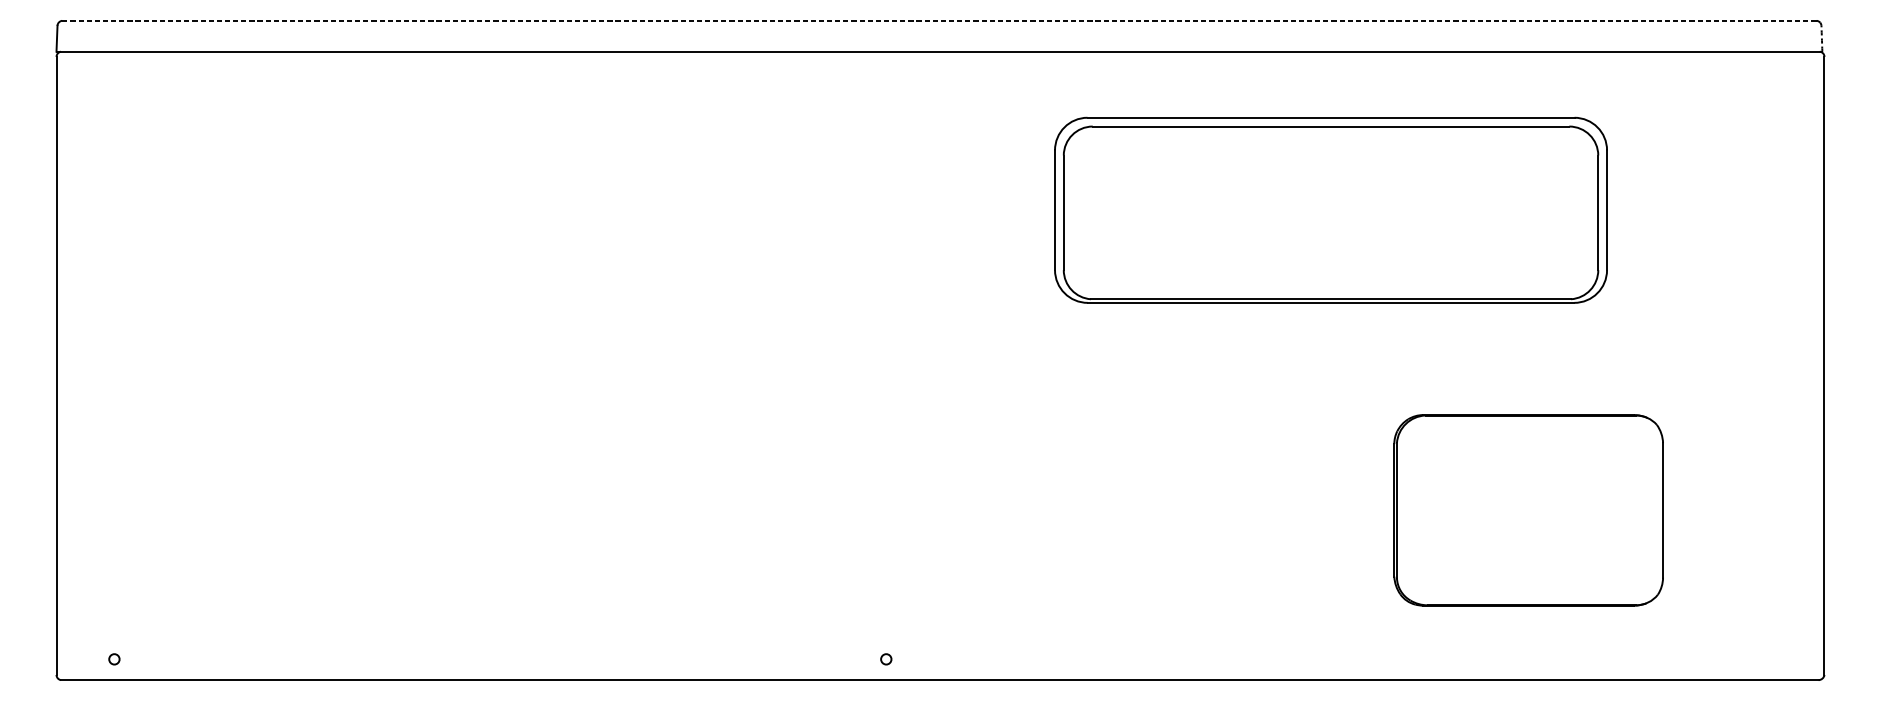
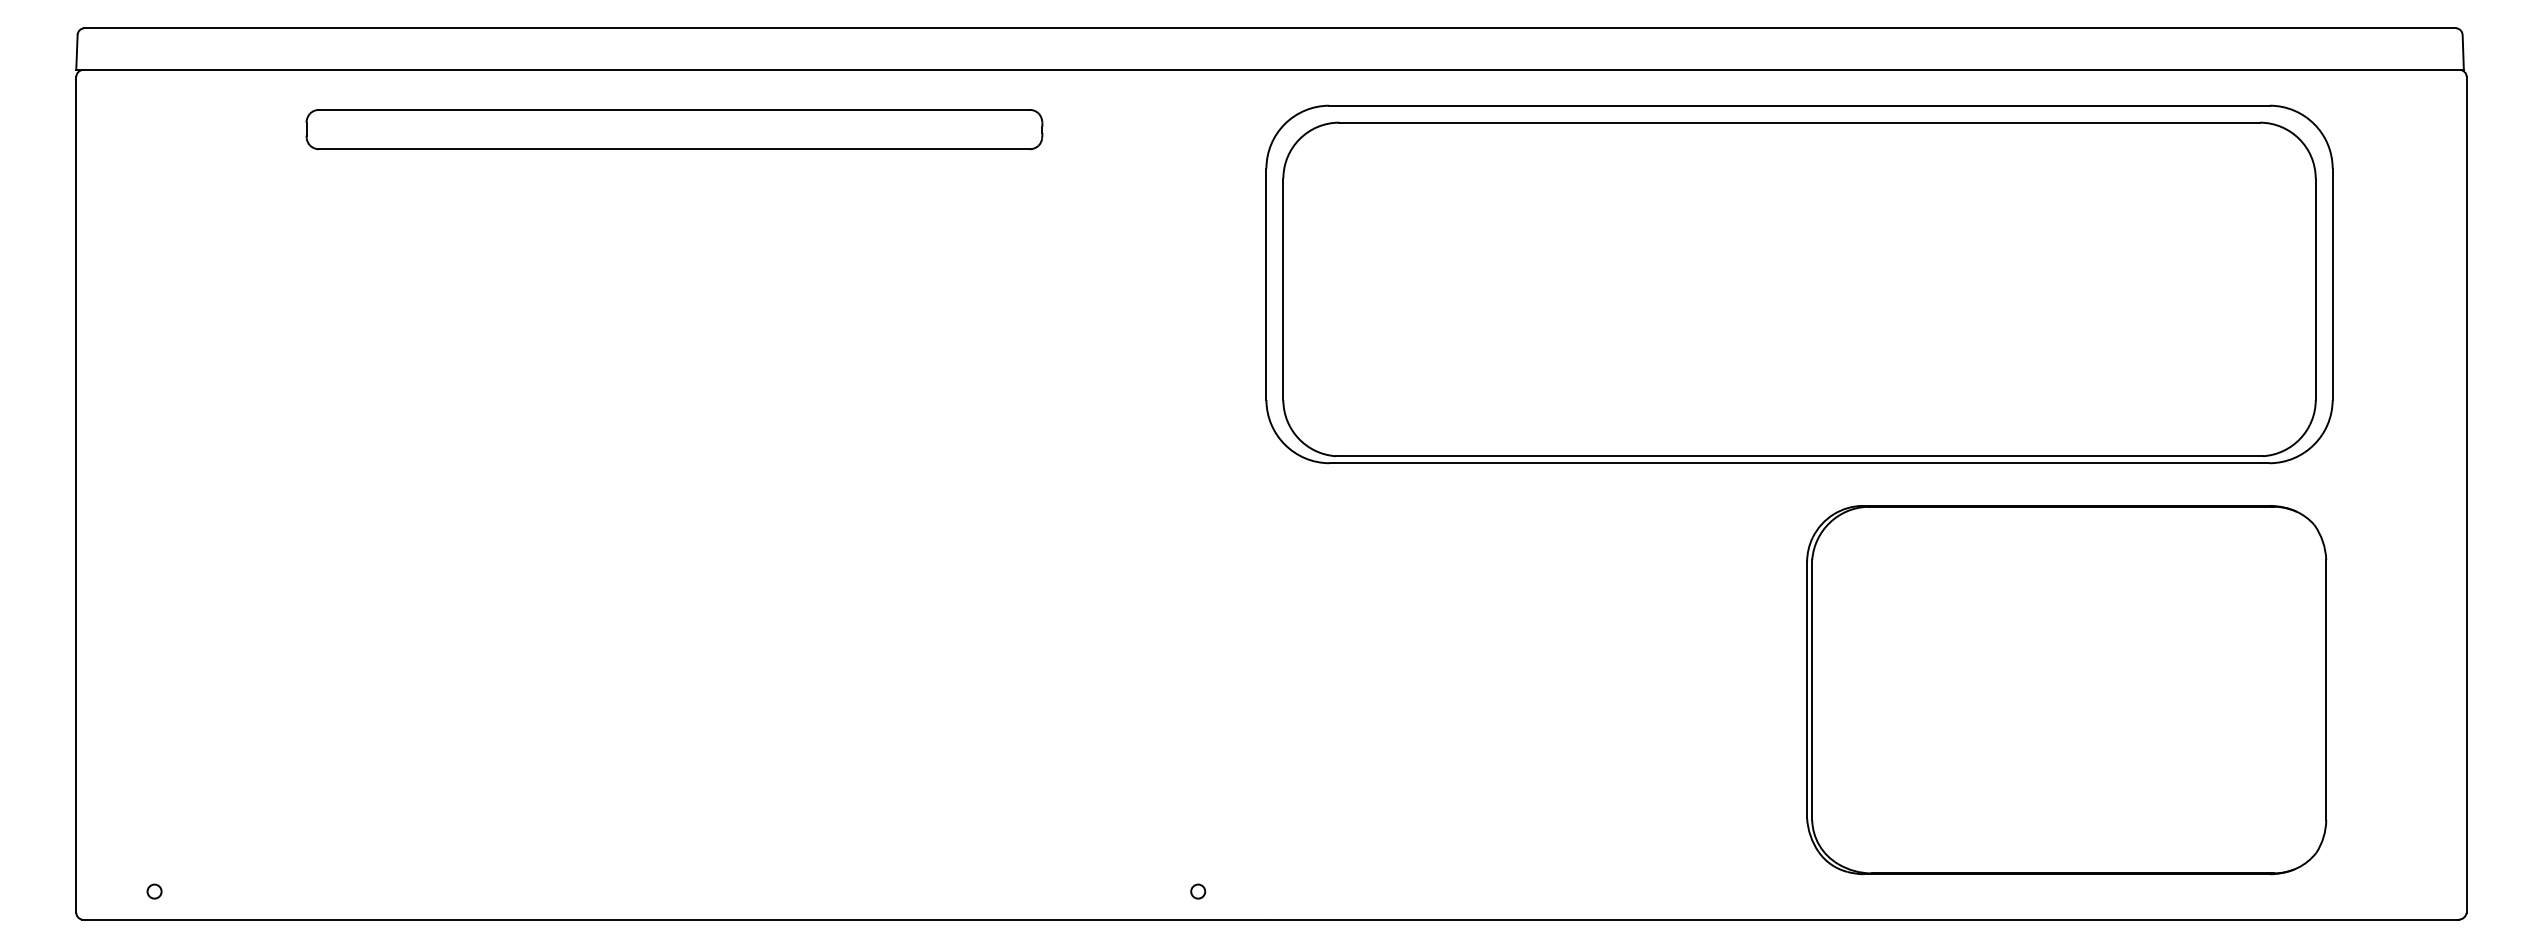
line: (939, 21) -> (1270, 28), dashed -> solid
arc: (1822, 38) -> (2463, 52), dashed -> solid
part: (498, 95) -> (674, 129), added
part: (1331, 210) -> (1799, 284), size x1.43
part: (1528, 510) -> (2066, 690), size x1.43

